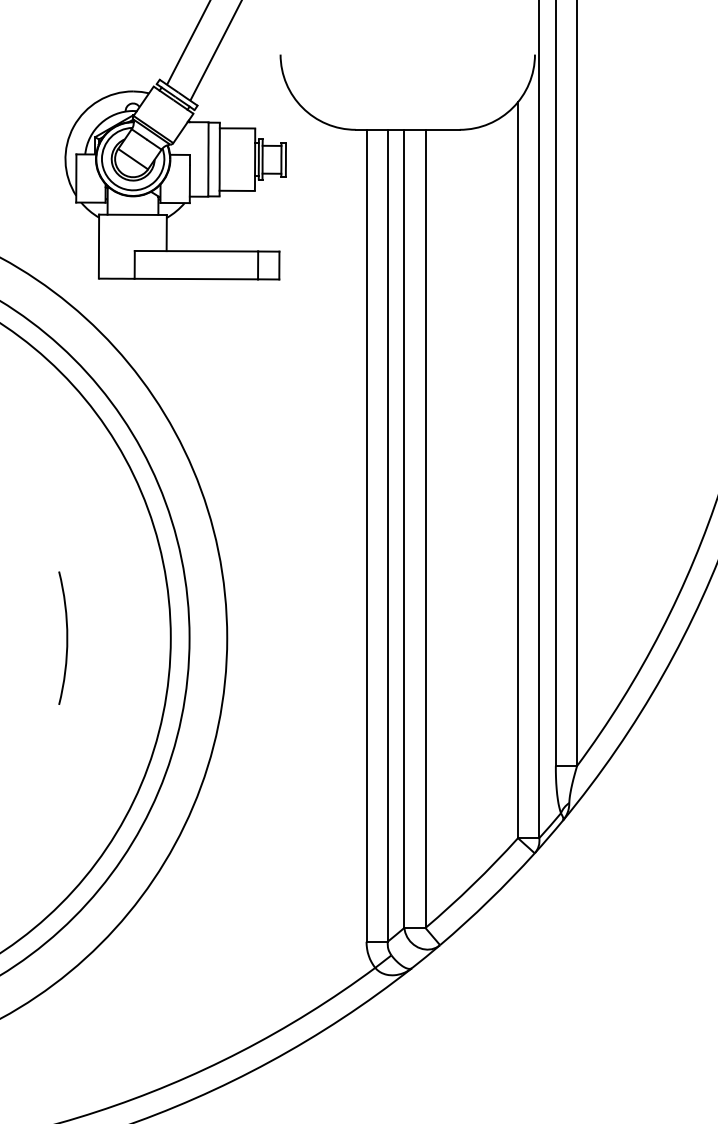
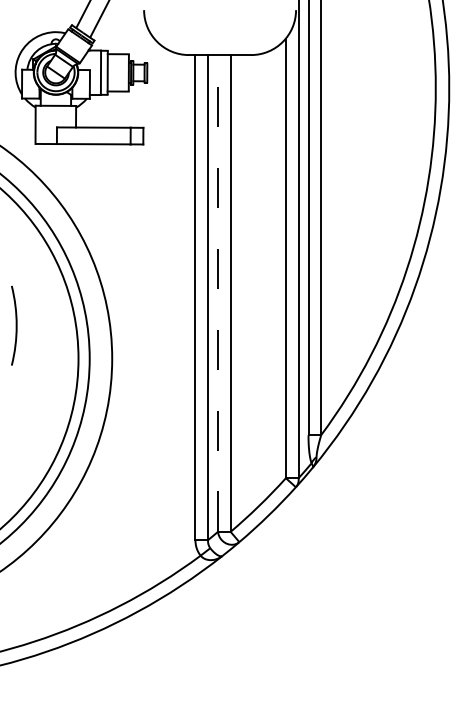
line: (403, 527) -> (217, 292), solid -> dashed
arc: (65, 637) -> (15, 325), moved

